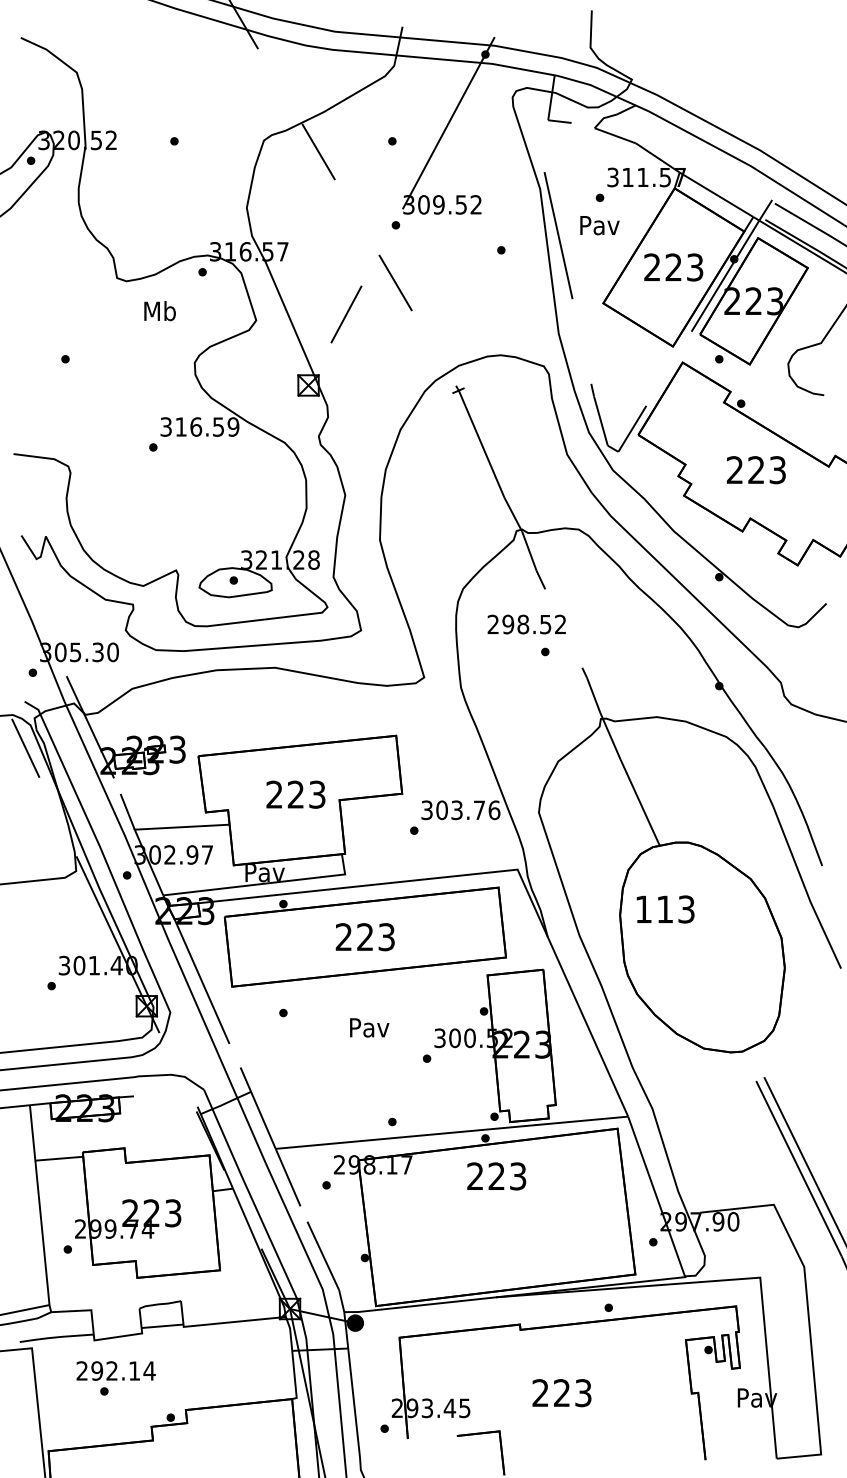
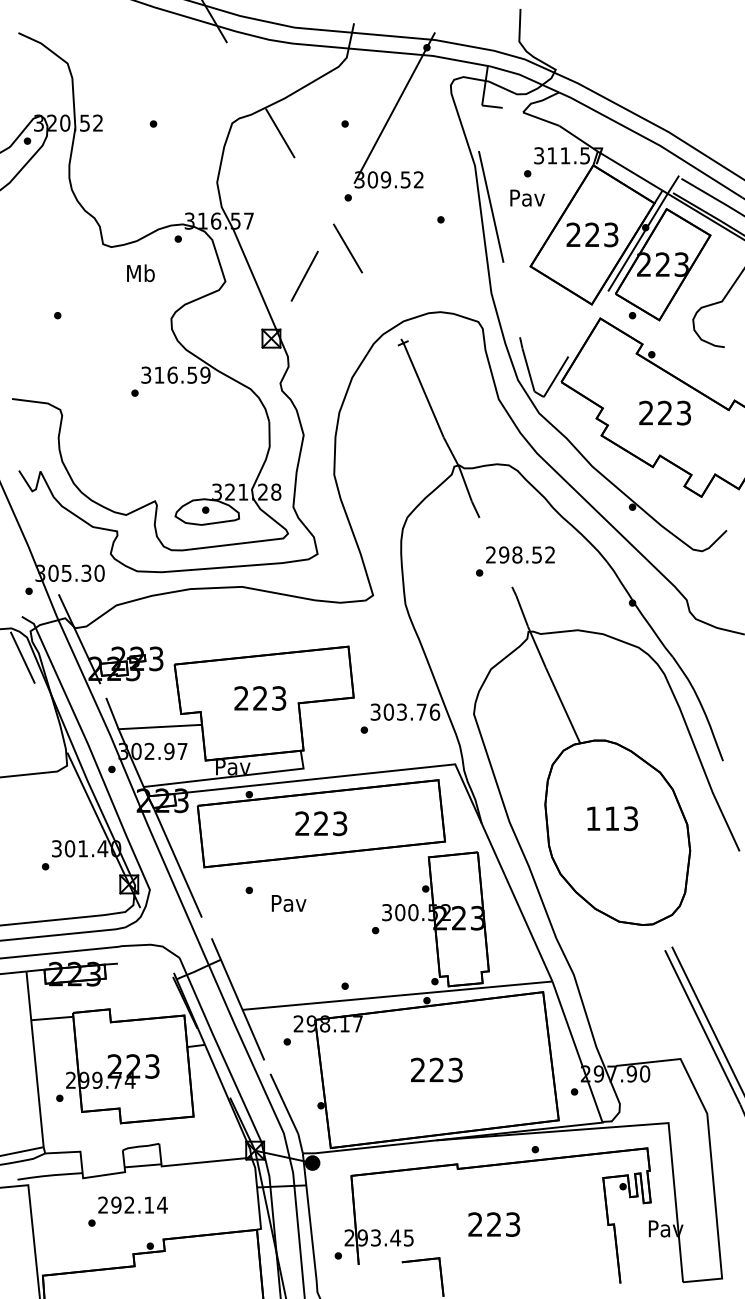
text: (526, 624) -> (520, 554), moved
text: (665, 909) -> (612, 818), moved
text: (369, 1027) -> (288, 903), moved
text: (496, 1176) -> (436, 1070), moved
text: (115, 1370) -> (132, 1204), moved

